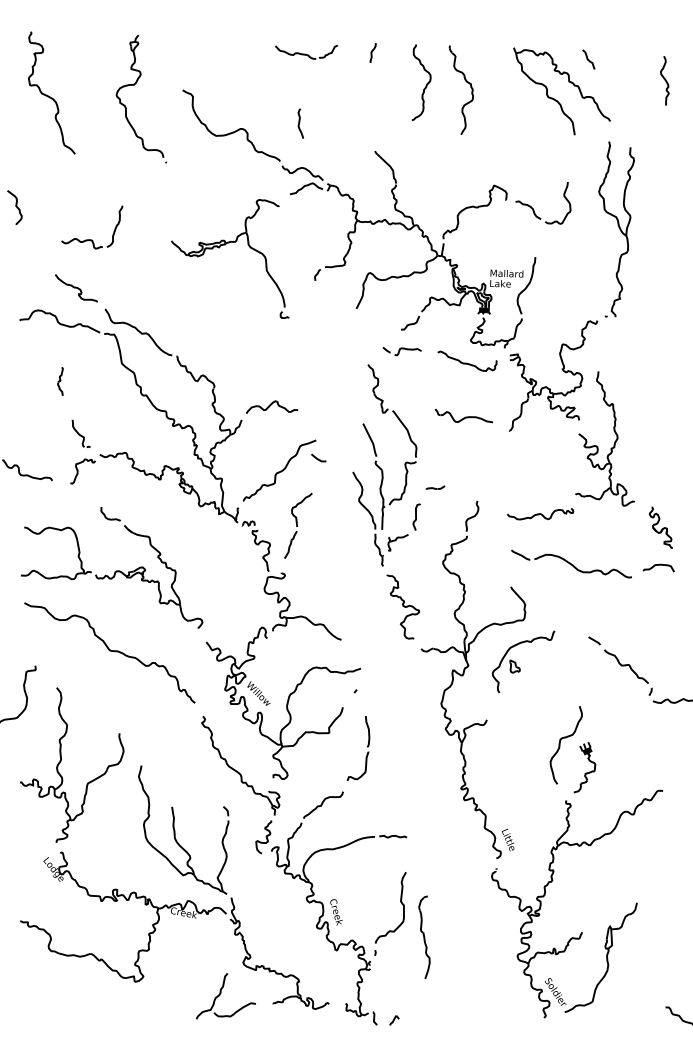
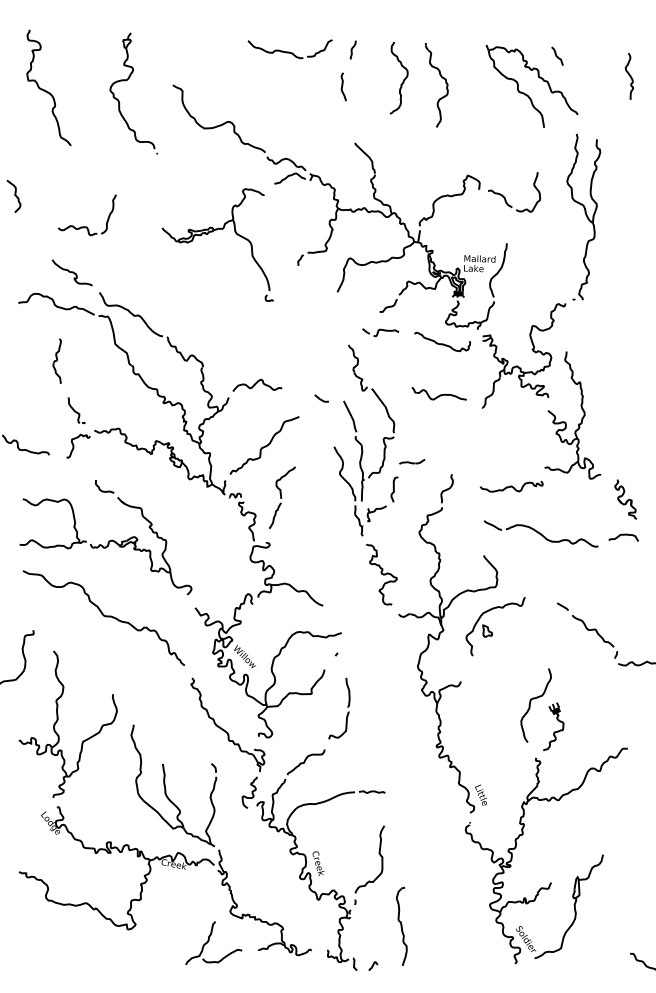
part: (305, 52) -> (289, 49), size x1.43
curve: (300, 122) -> (343, 85), moved
part: (59, 380) -> (56, 360), size x1.67
line: (317, 457) -> (320, 398), moved
part: (435, 487) -> (412, 461), size x1.43
part: (424, 936) -> (401, 925), moved

